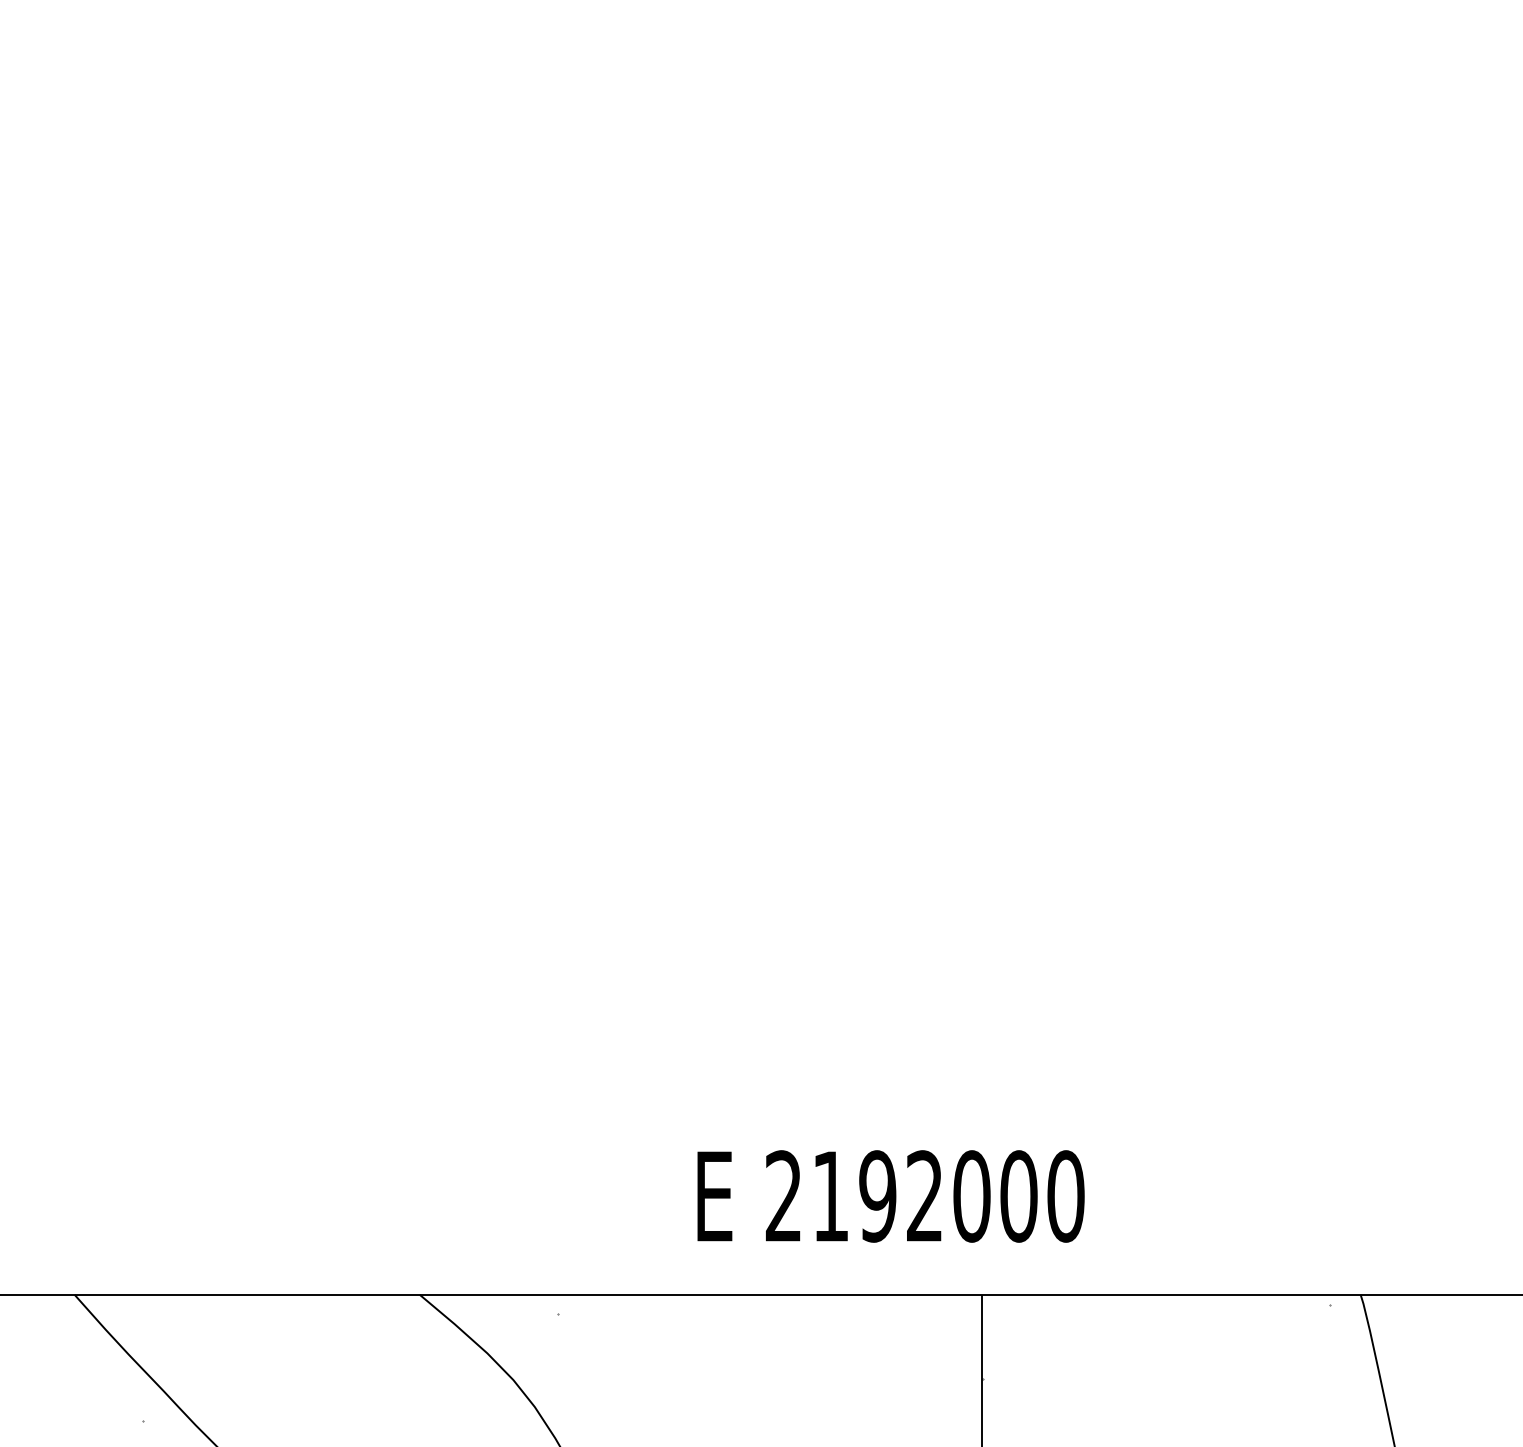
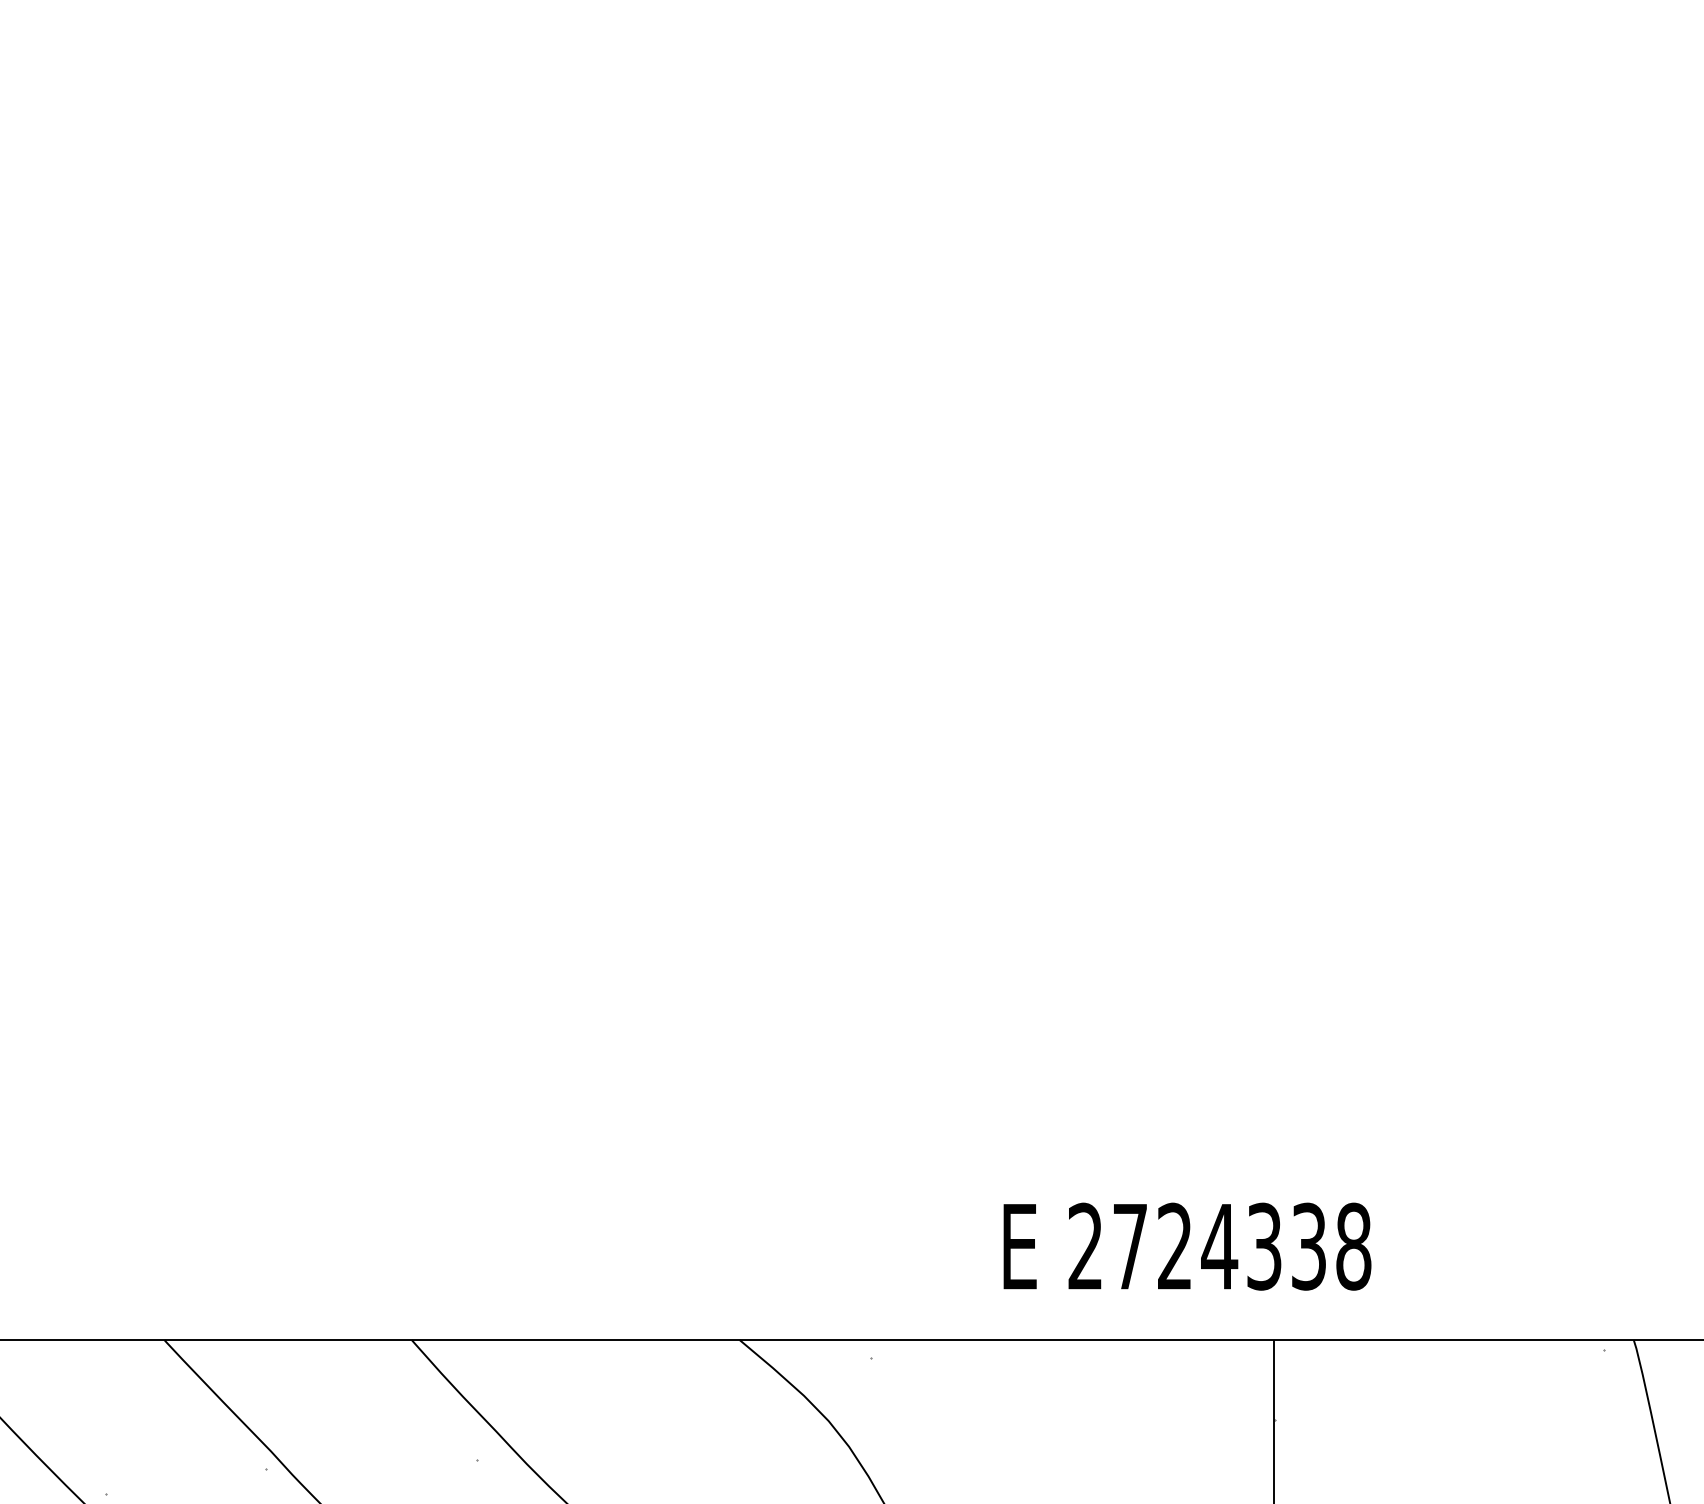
text: (948, 1196) -> (1242, 1246), 2192000 -> 2724338

